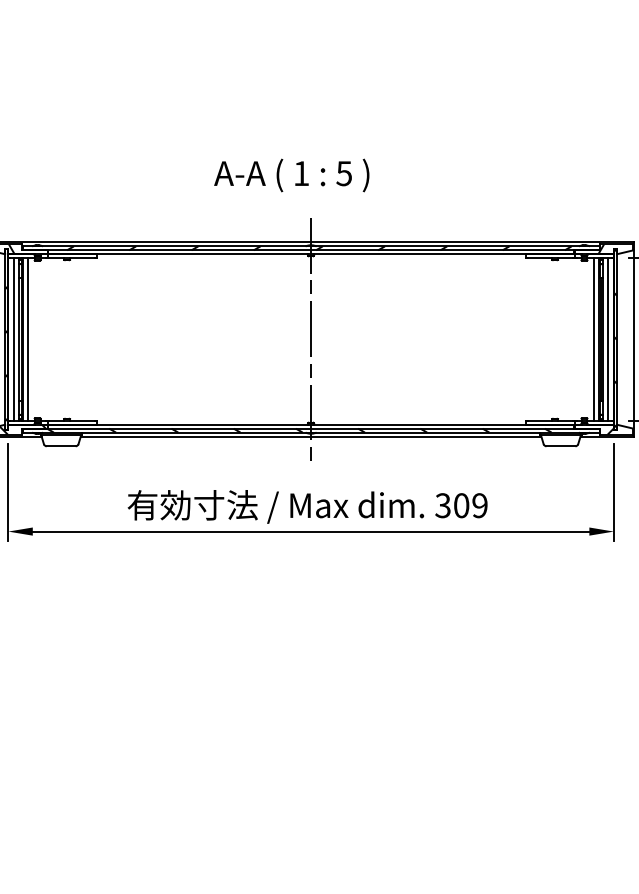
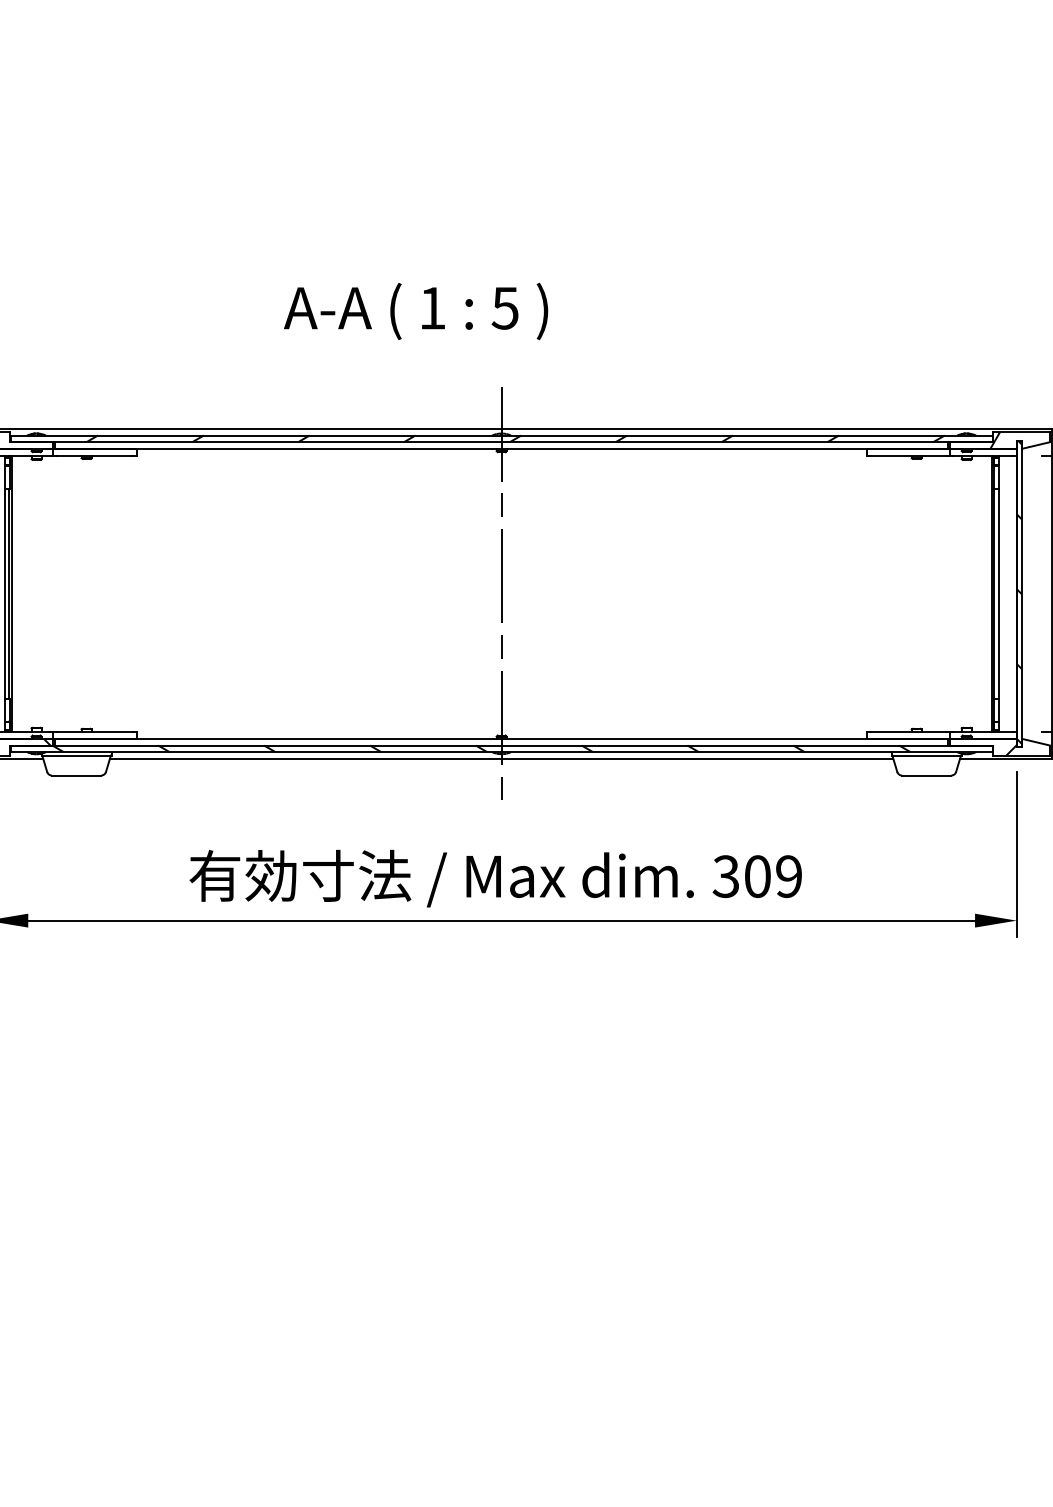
text: (291, 175) -> (415, 311), moved
line: (27, 339) -> (19, 593), removed
line: (594, 339) -> (983, 593), removed
line: (607, 339) -> (1005, 593), removed

